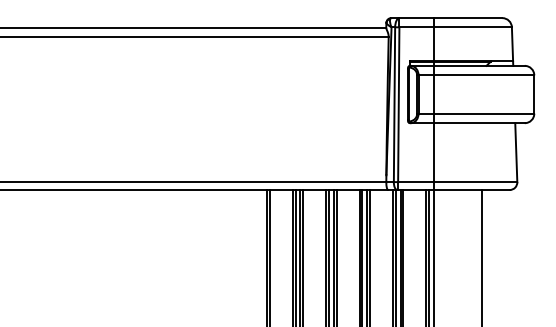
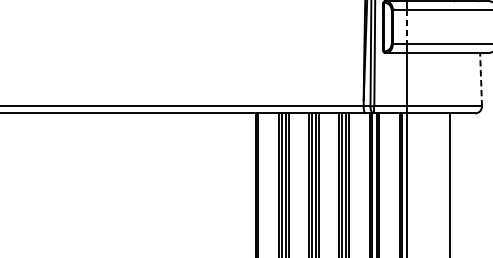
line: (434, 95) -> (407, 27), solid -> dashed
line: (516, 152) -> (481, 79), solid -> dashed

